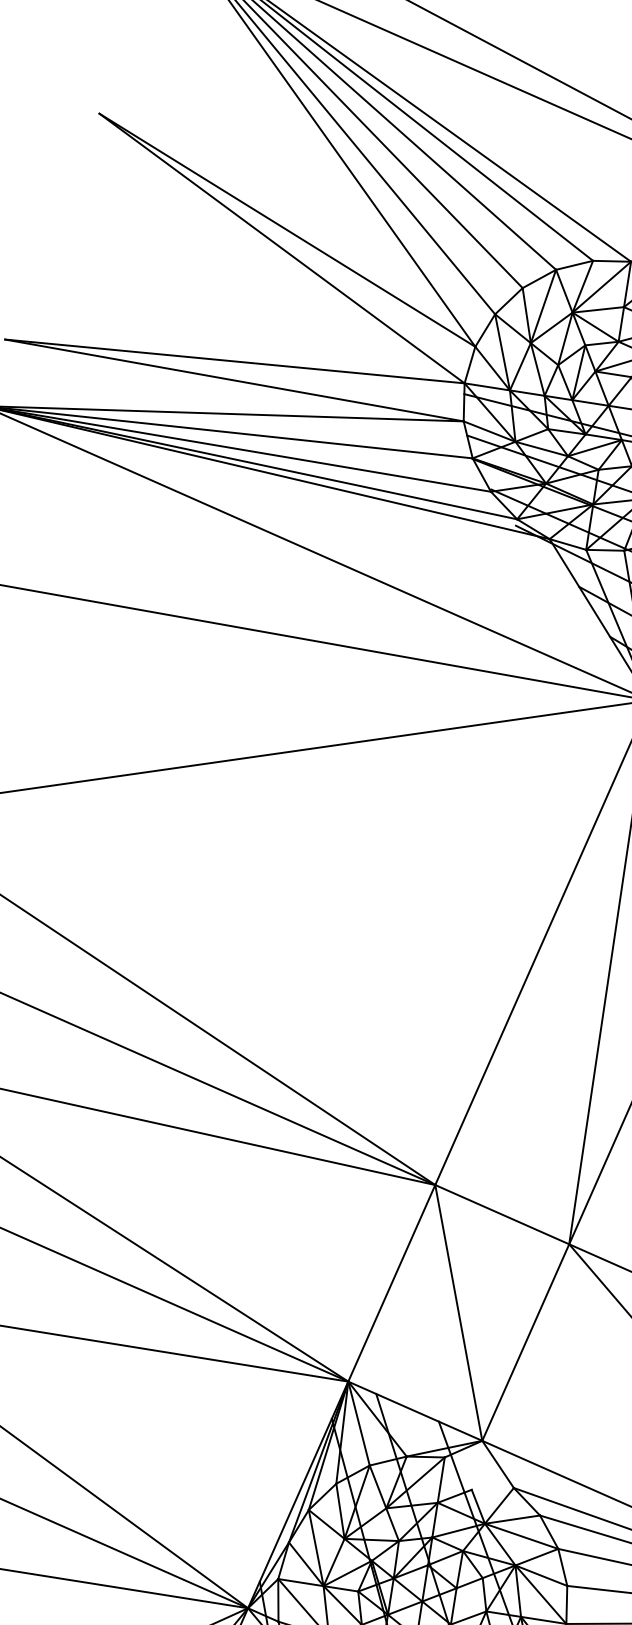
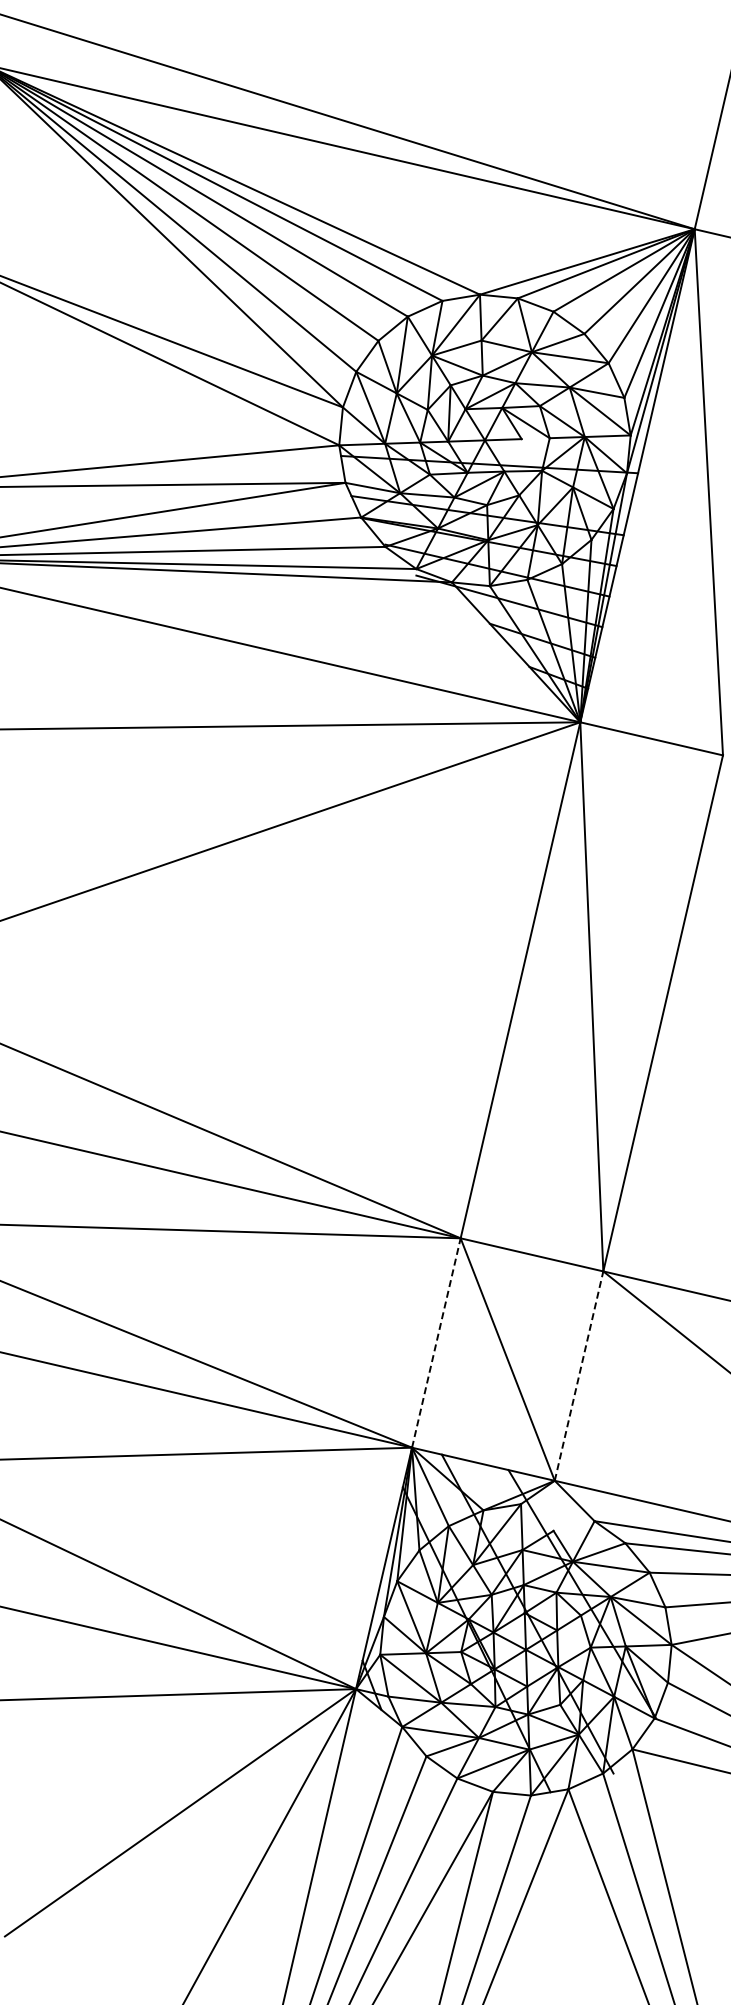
line: (392, 1282) -> (436, 1342), solid -> dashed
line: (526, 1342) -> (579, 1375), solid -> dashed

